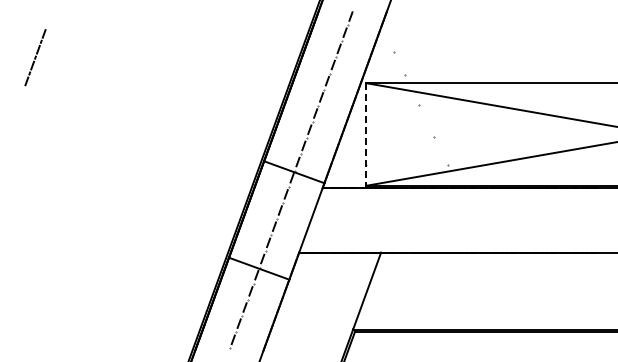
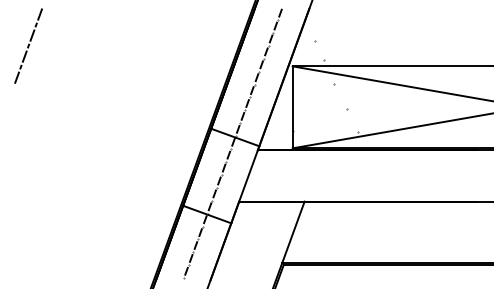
part: (35, 57) -> (28, 45), size x1.67
line: (366, 135) -> (292, 108), dashed -> solid

